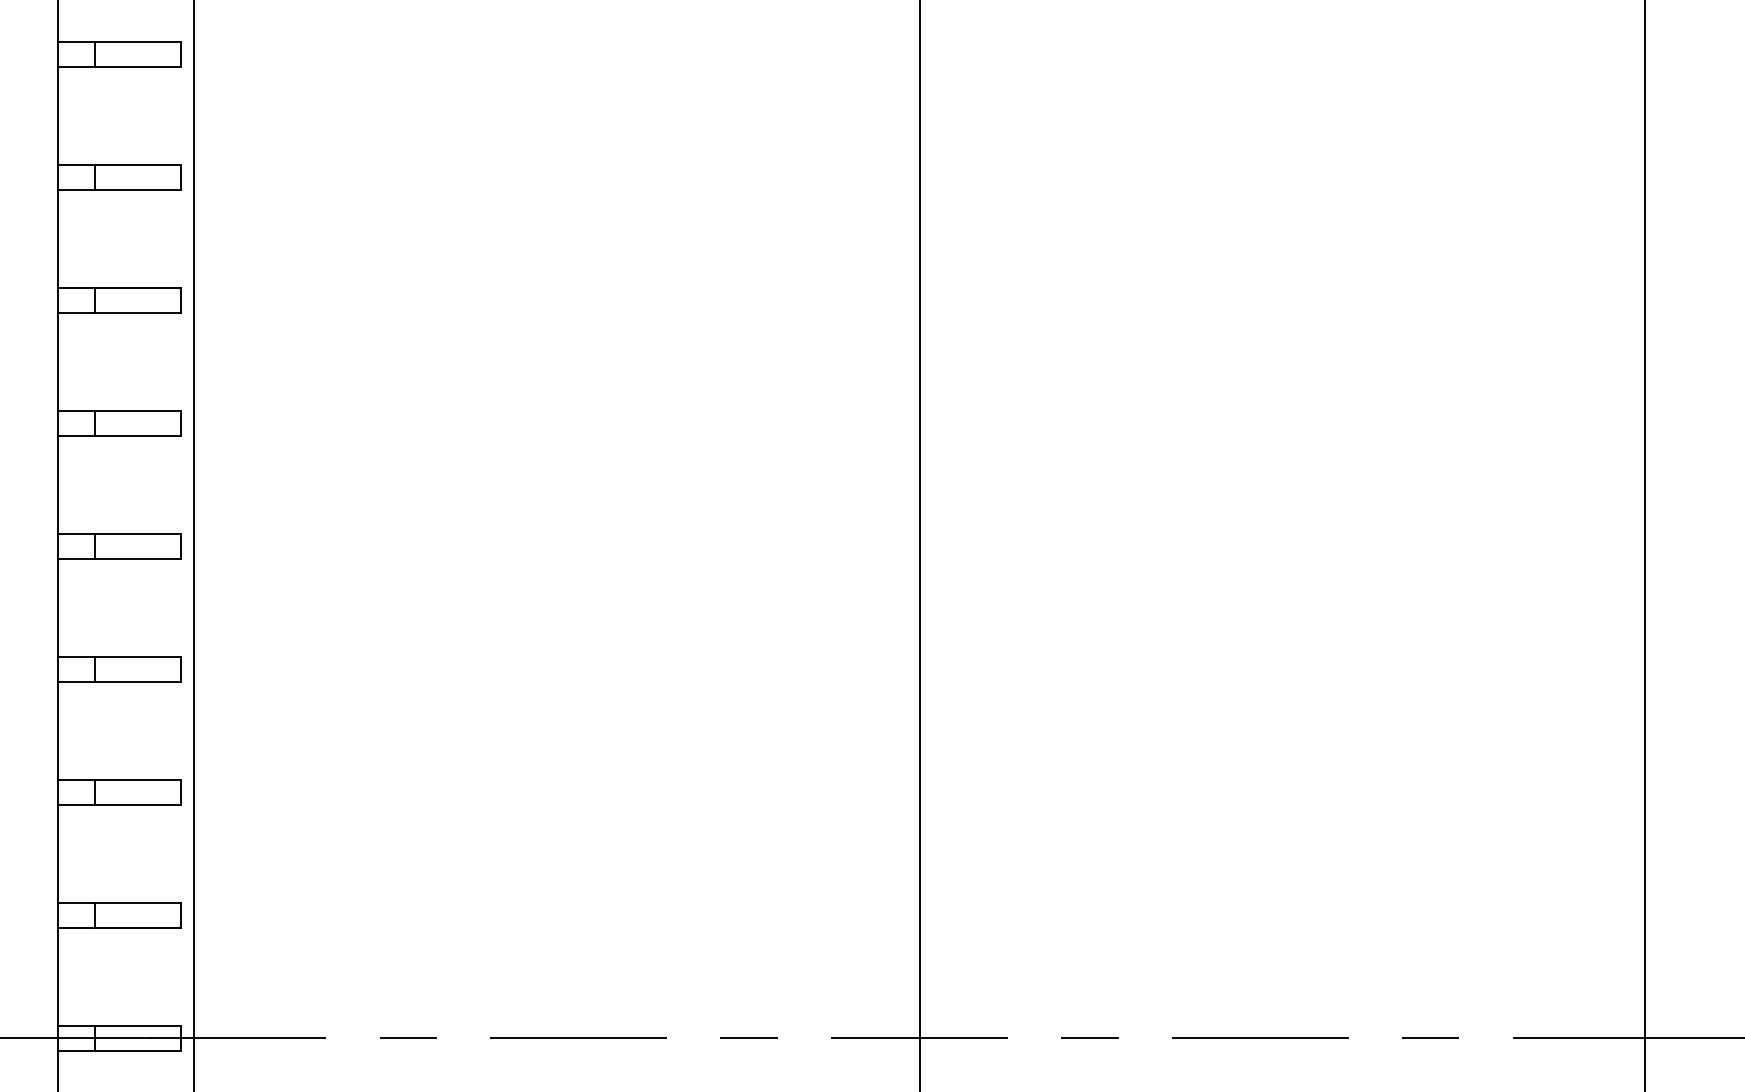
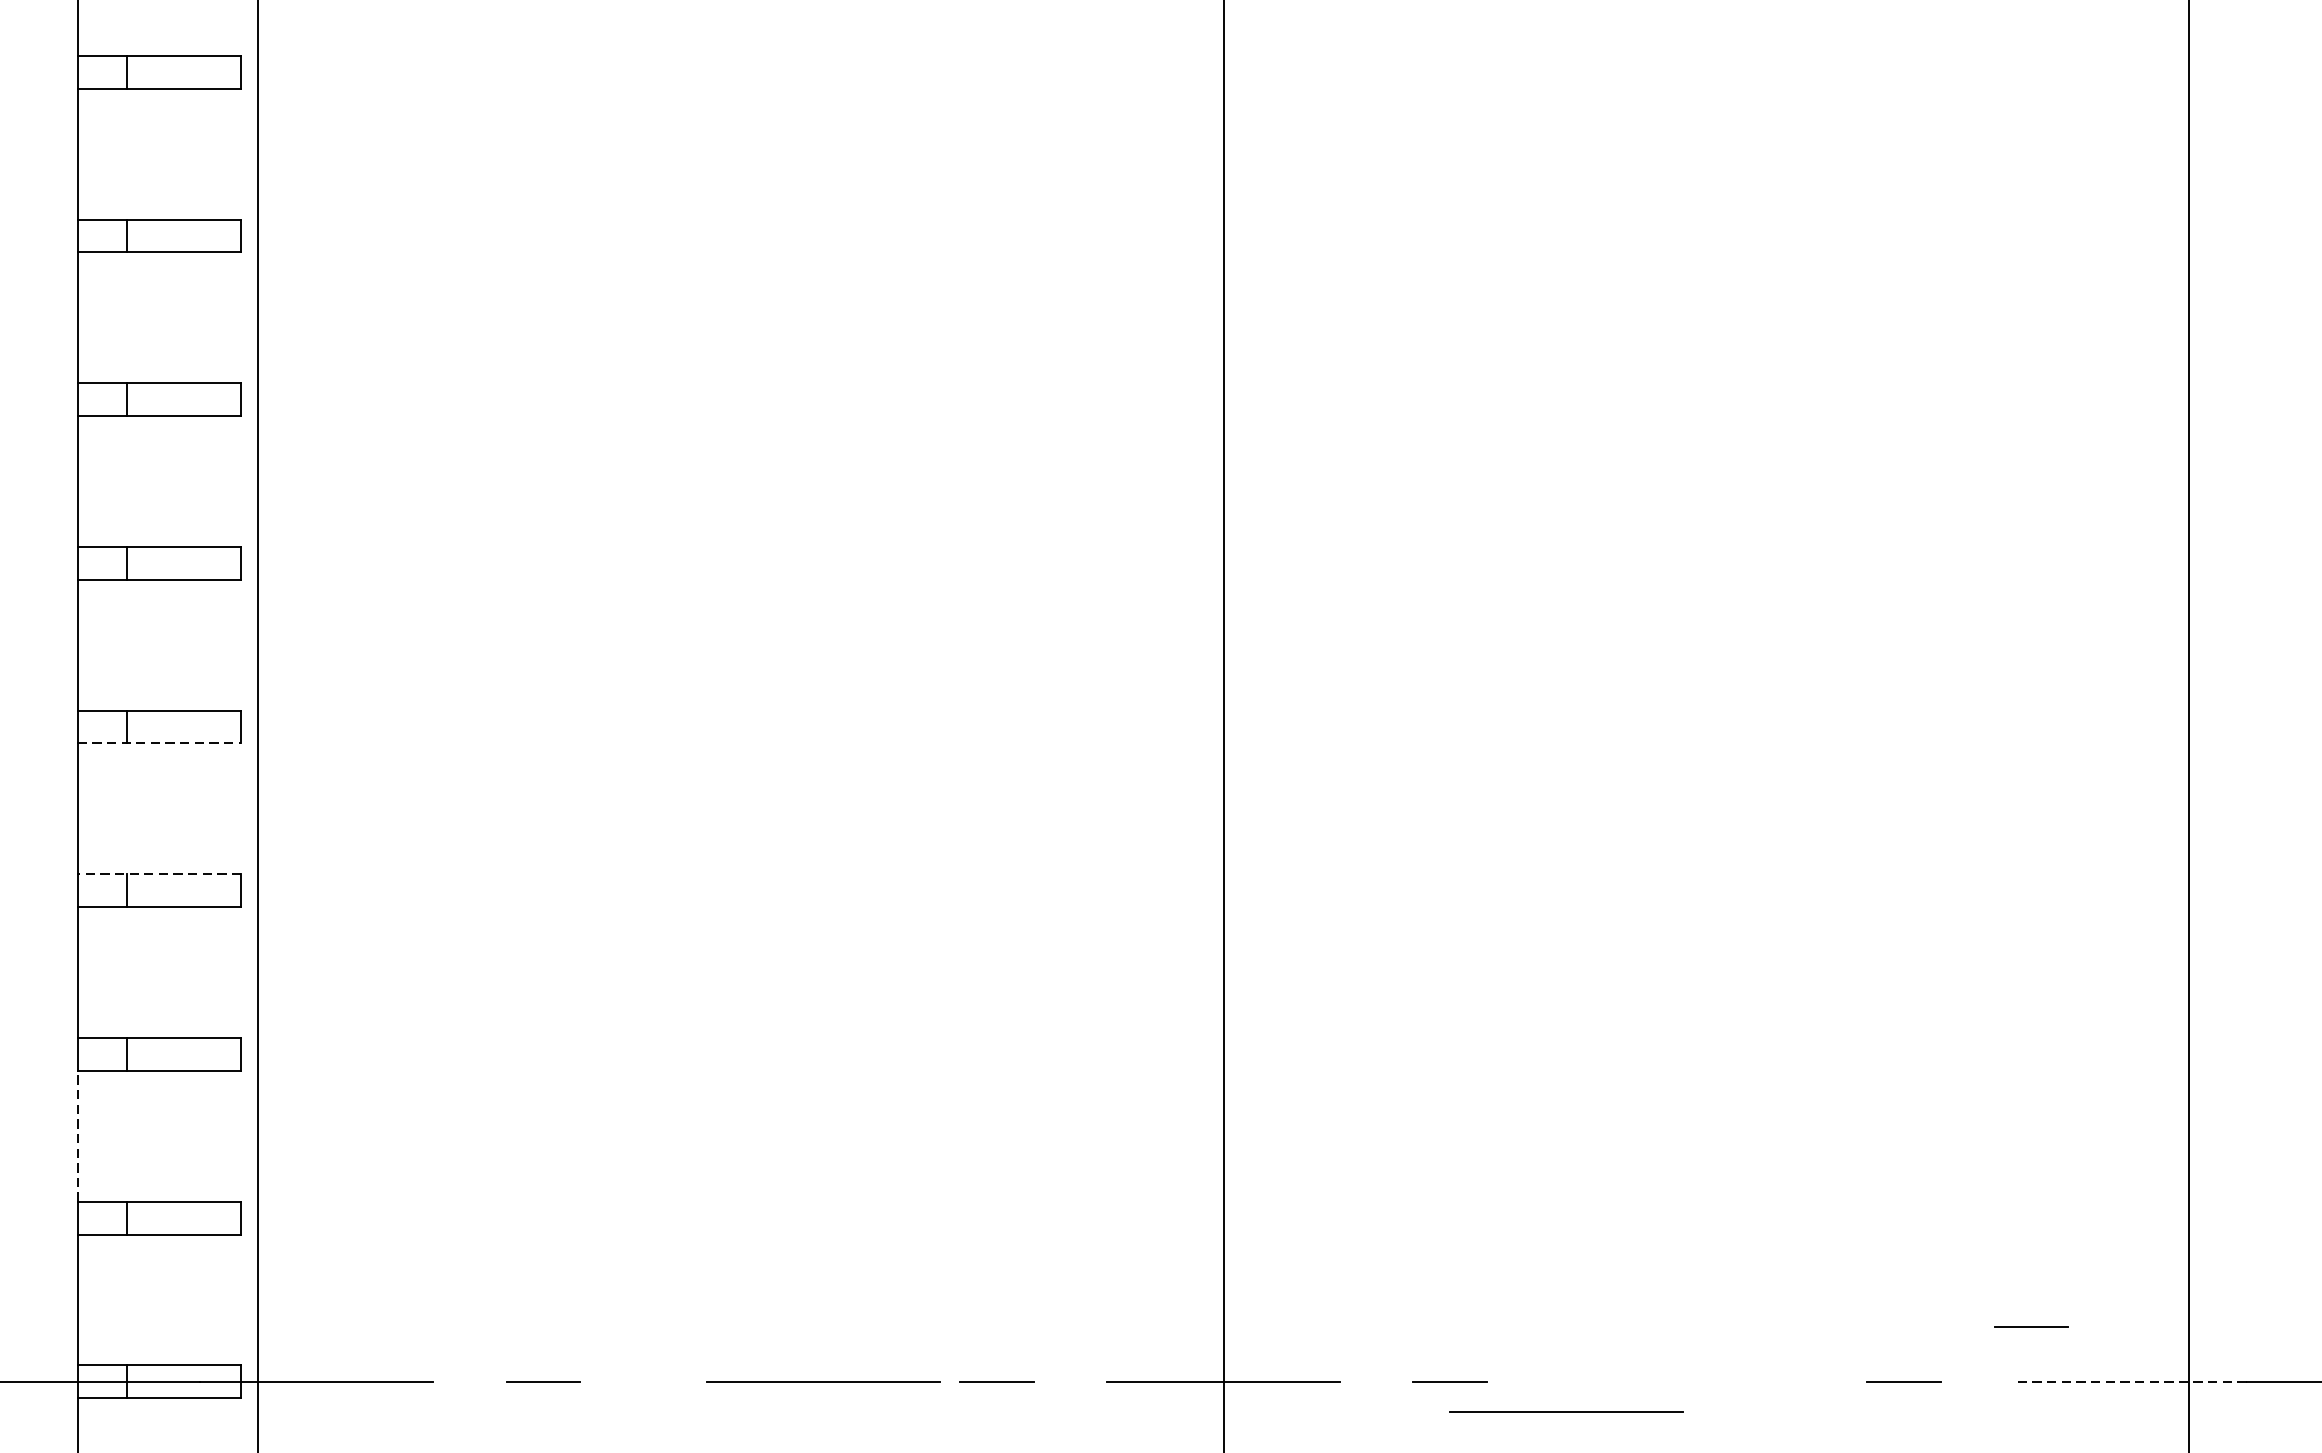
line: (119, 558) -> (158, 743), solid -> dashed
line: (119, 657) -> (158, 874), solid -> dashed
line: (58, 853) -> (77, 1135), solid -> dashed
line: (1526, 996) -> (2031, 1325), added
line: (578, 1037) -> (823, 1380), moved
line: (1260, 1037) -> (1566, 1411), moved
line: (1600, 1038) -> (2129, 1381), solid -> dashed

